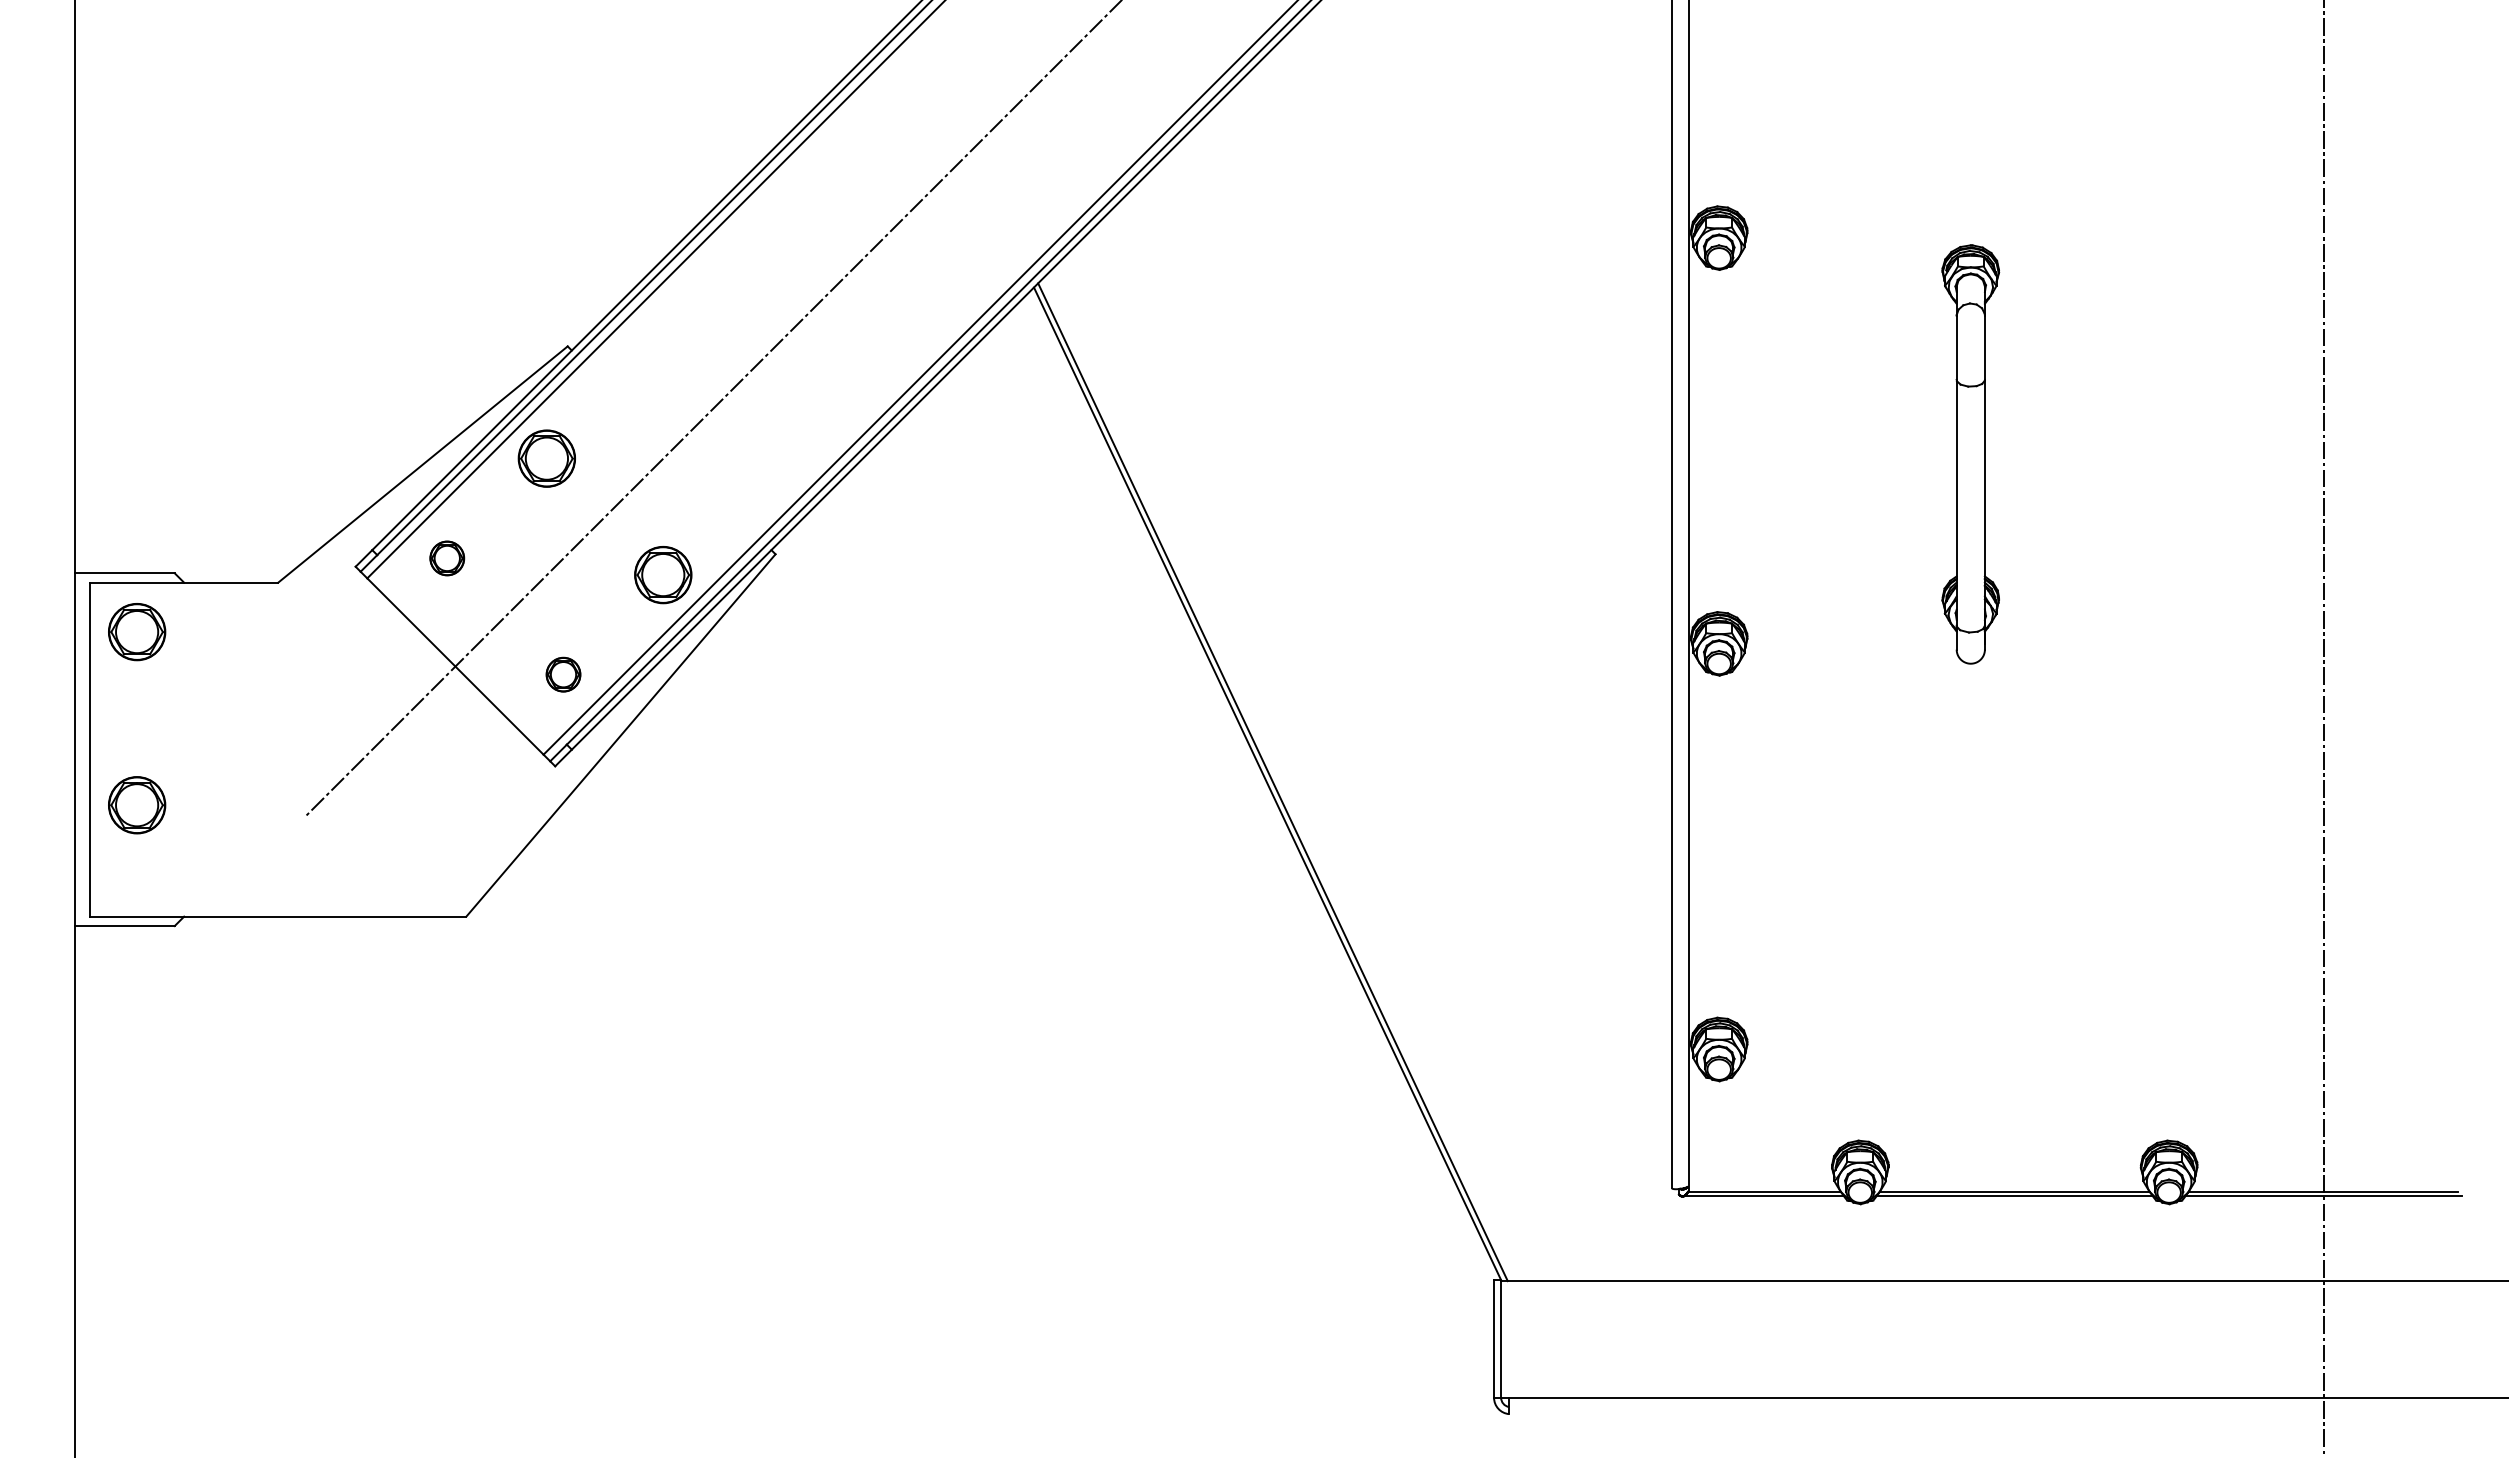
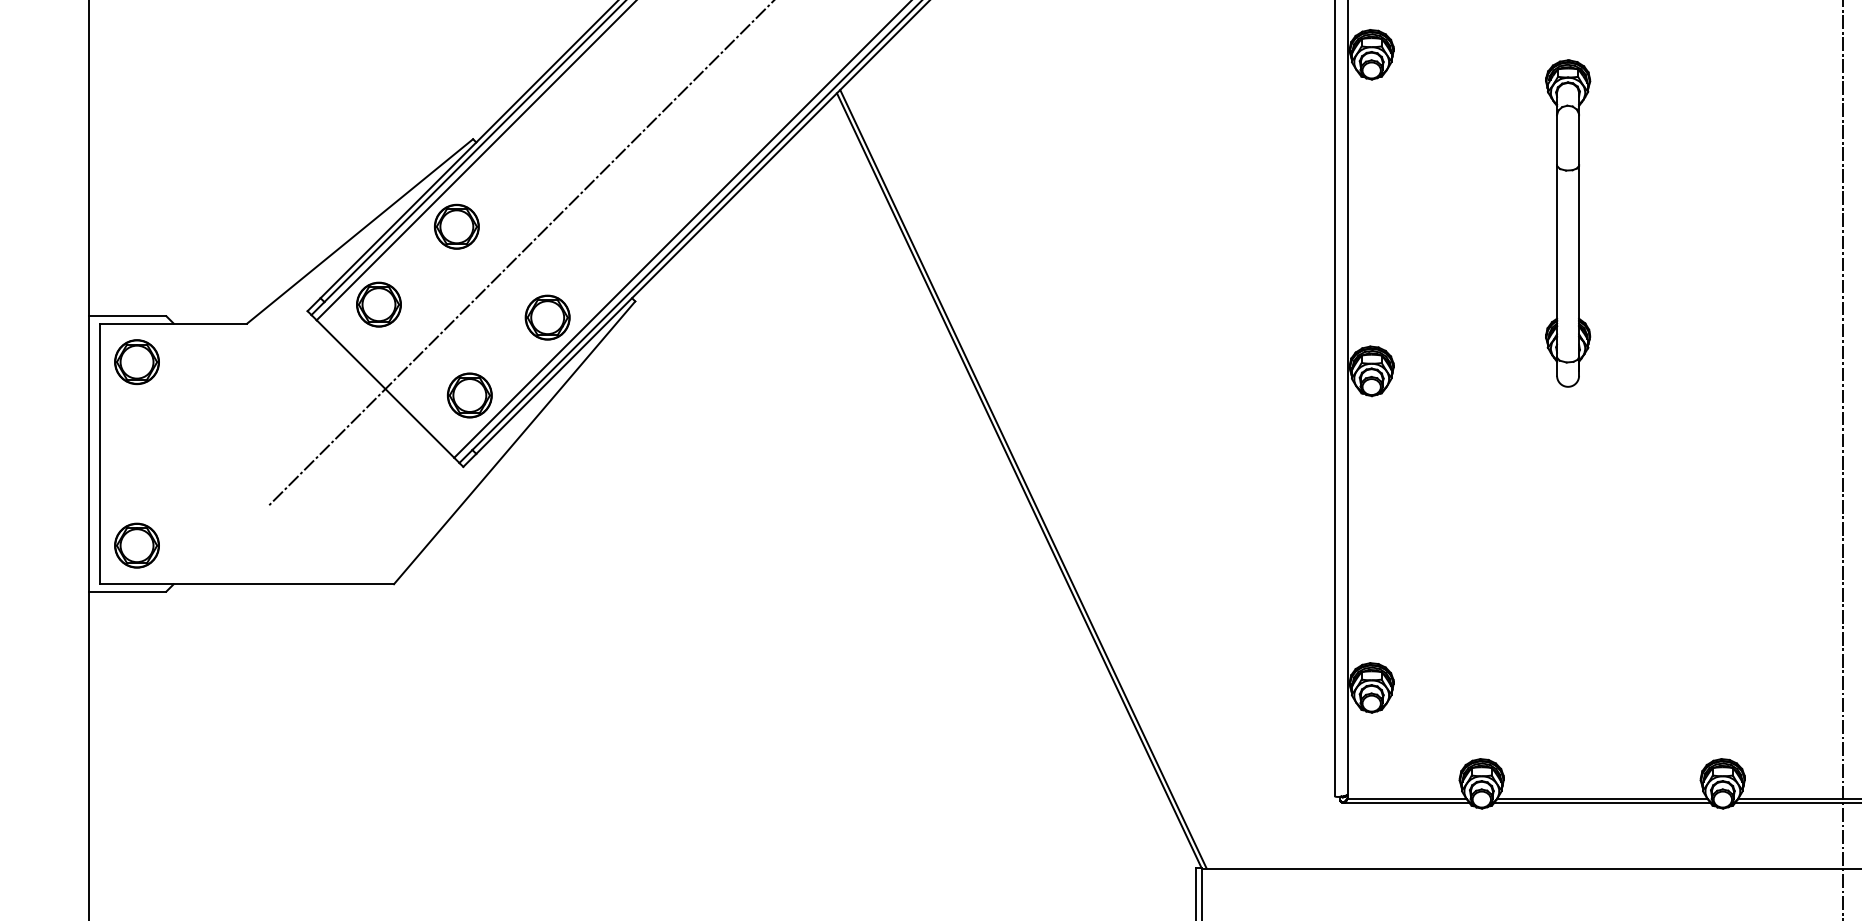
part: (447, 558) -> (379, 304), size x1.67
part: (563, 674) -> (469, 395), size x1.67
part: (137, 805) -> (137, 545), moved

